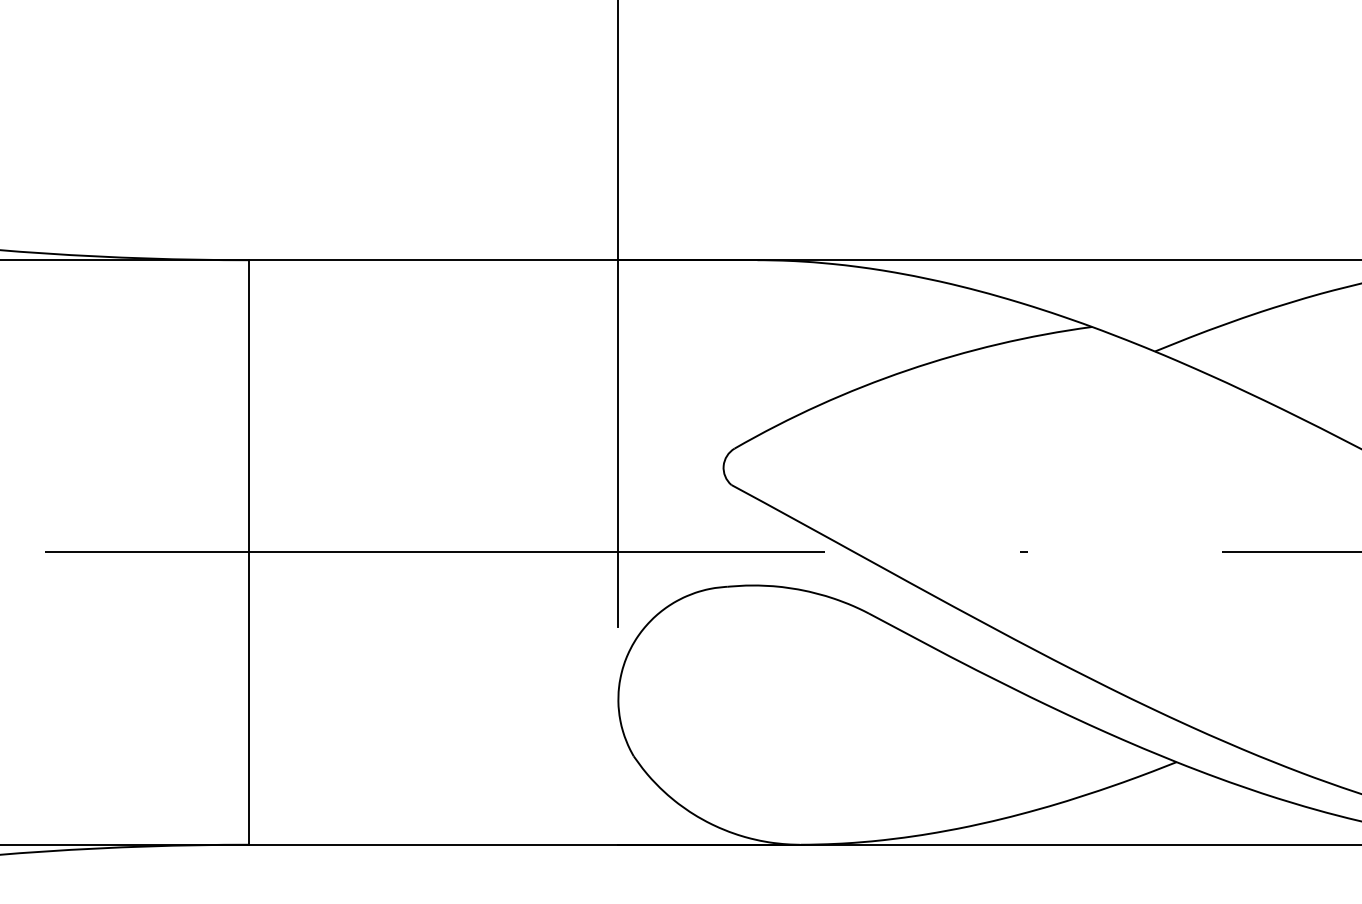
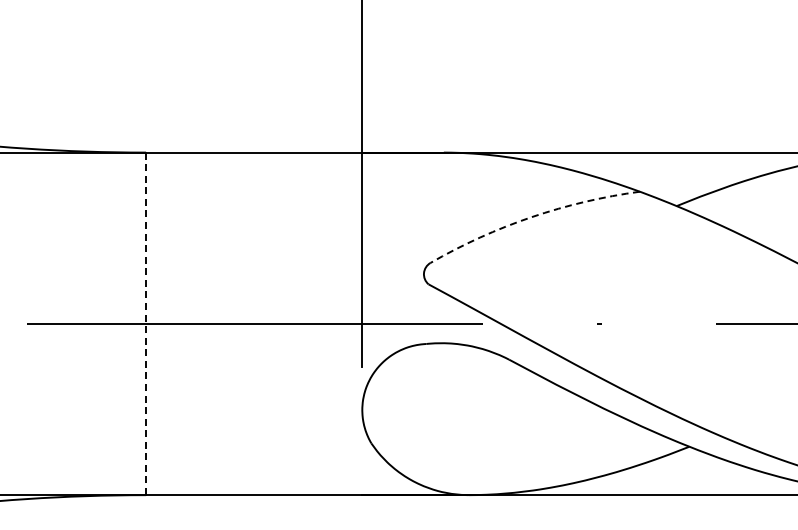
arc: (907, 370) -> (531, 217), solid -> dashed
line: (250, 553) -> (146, 324), solid -> dashed

